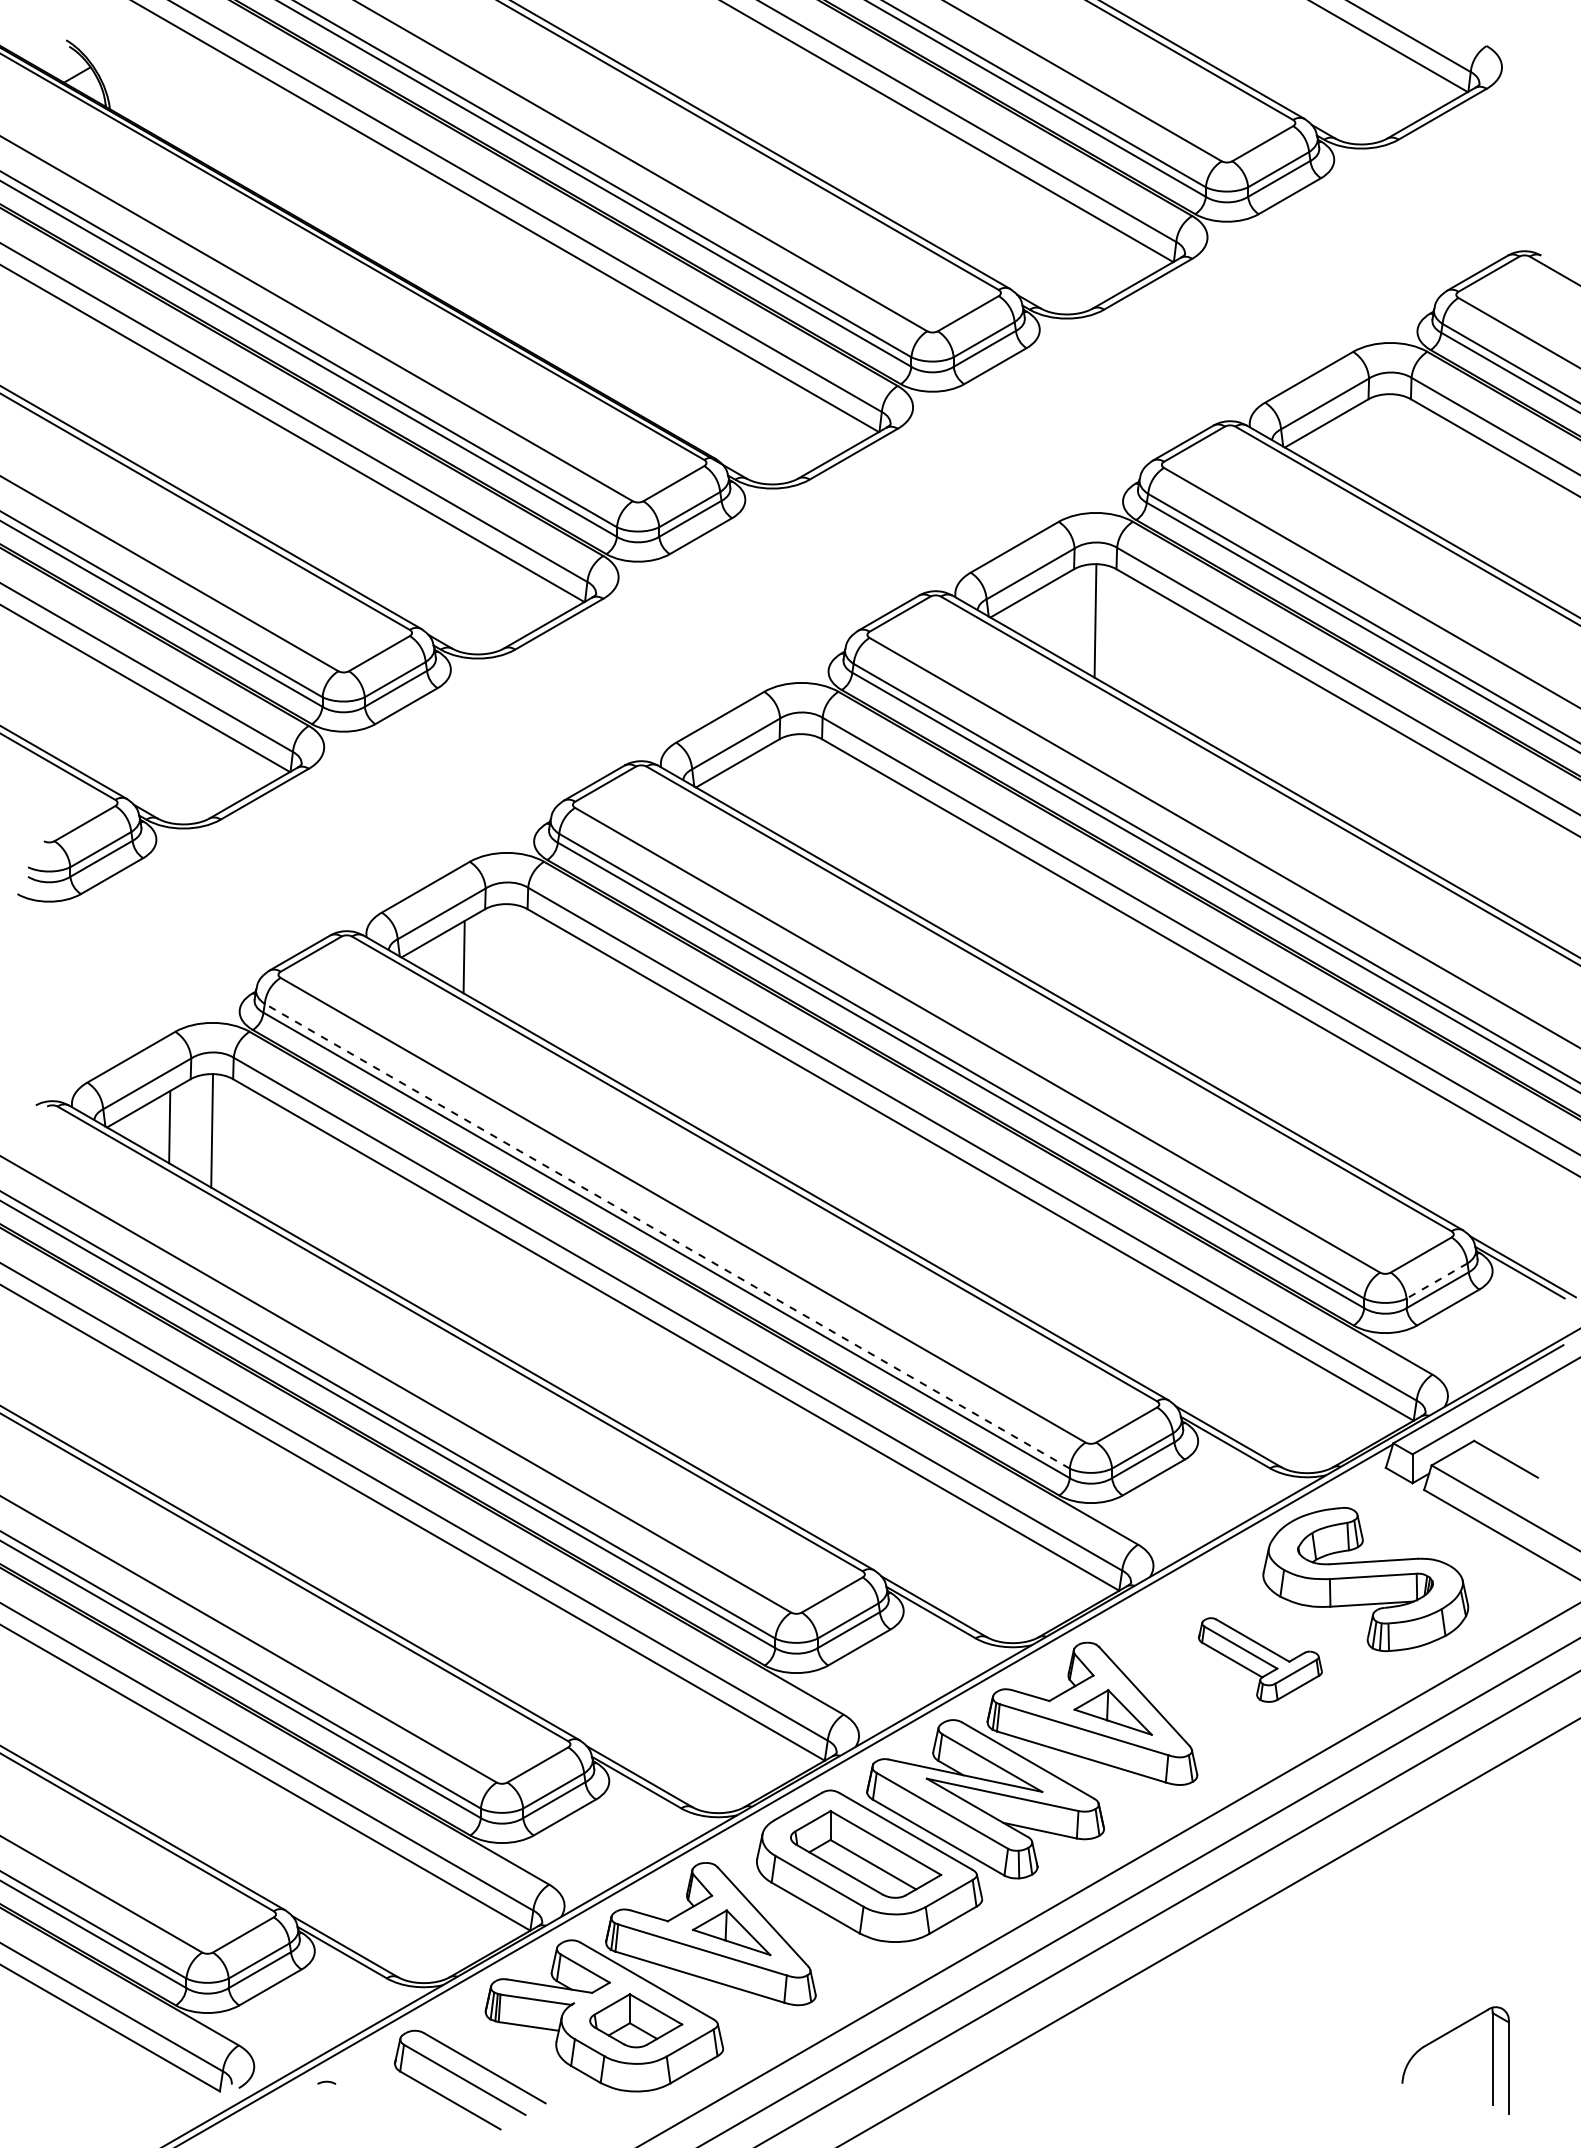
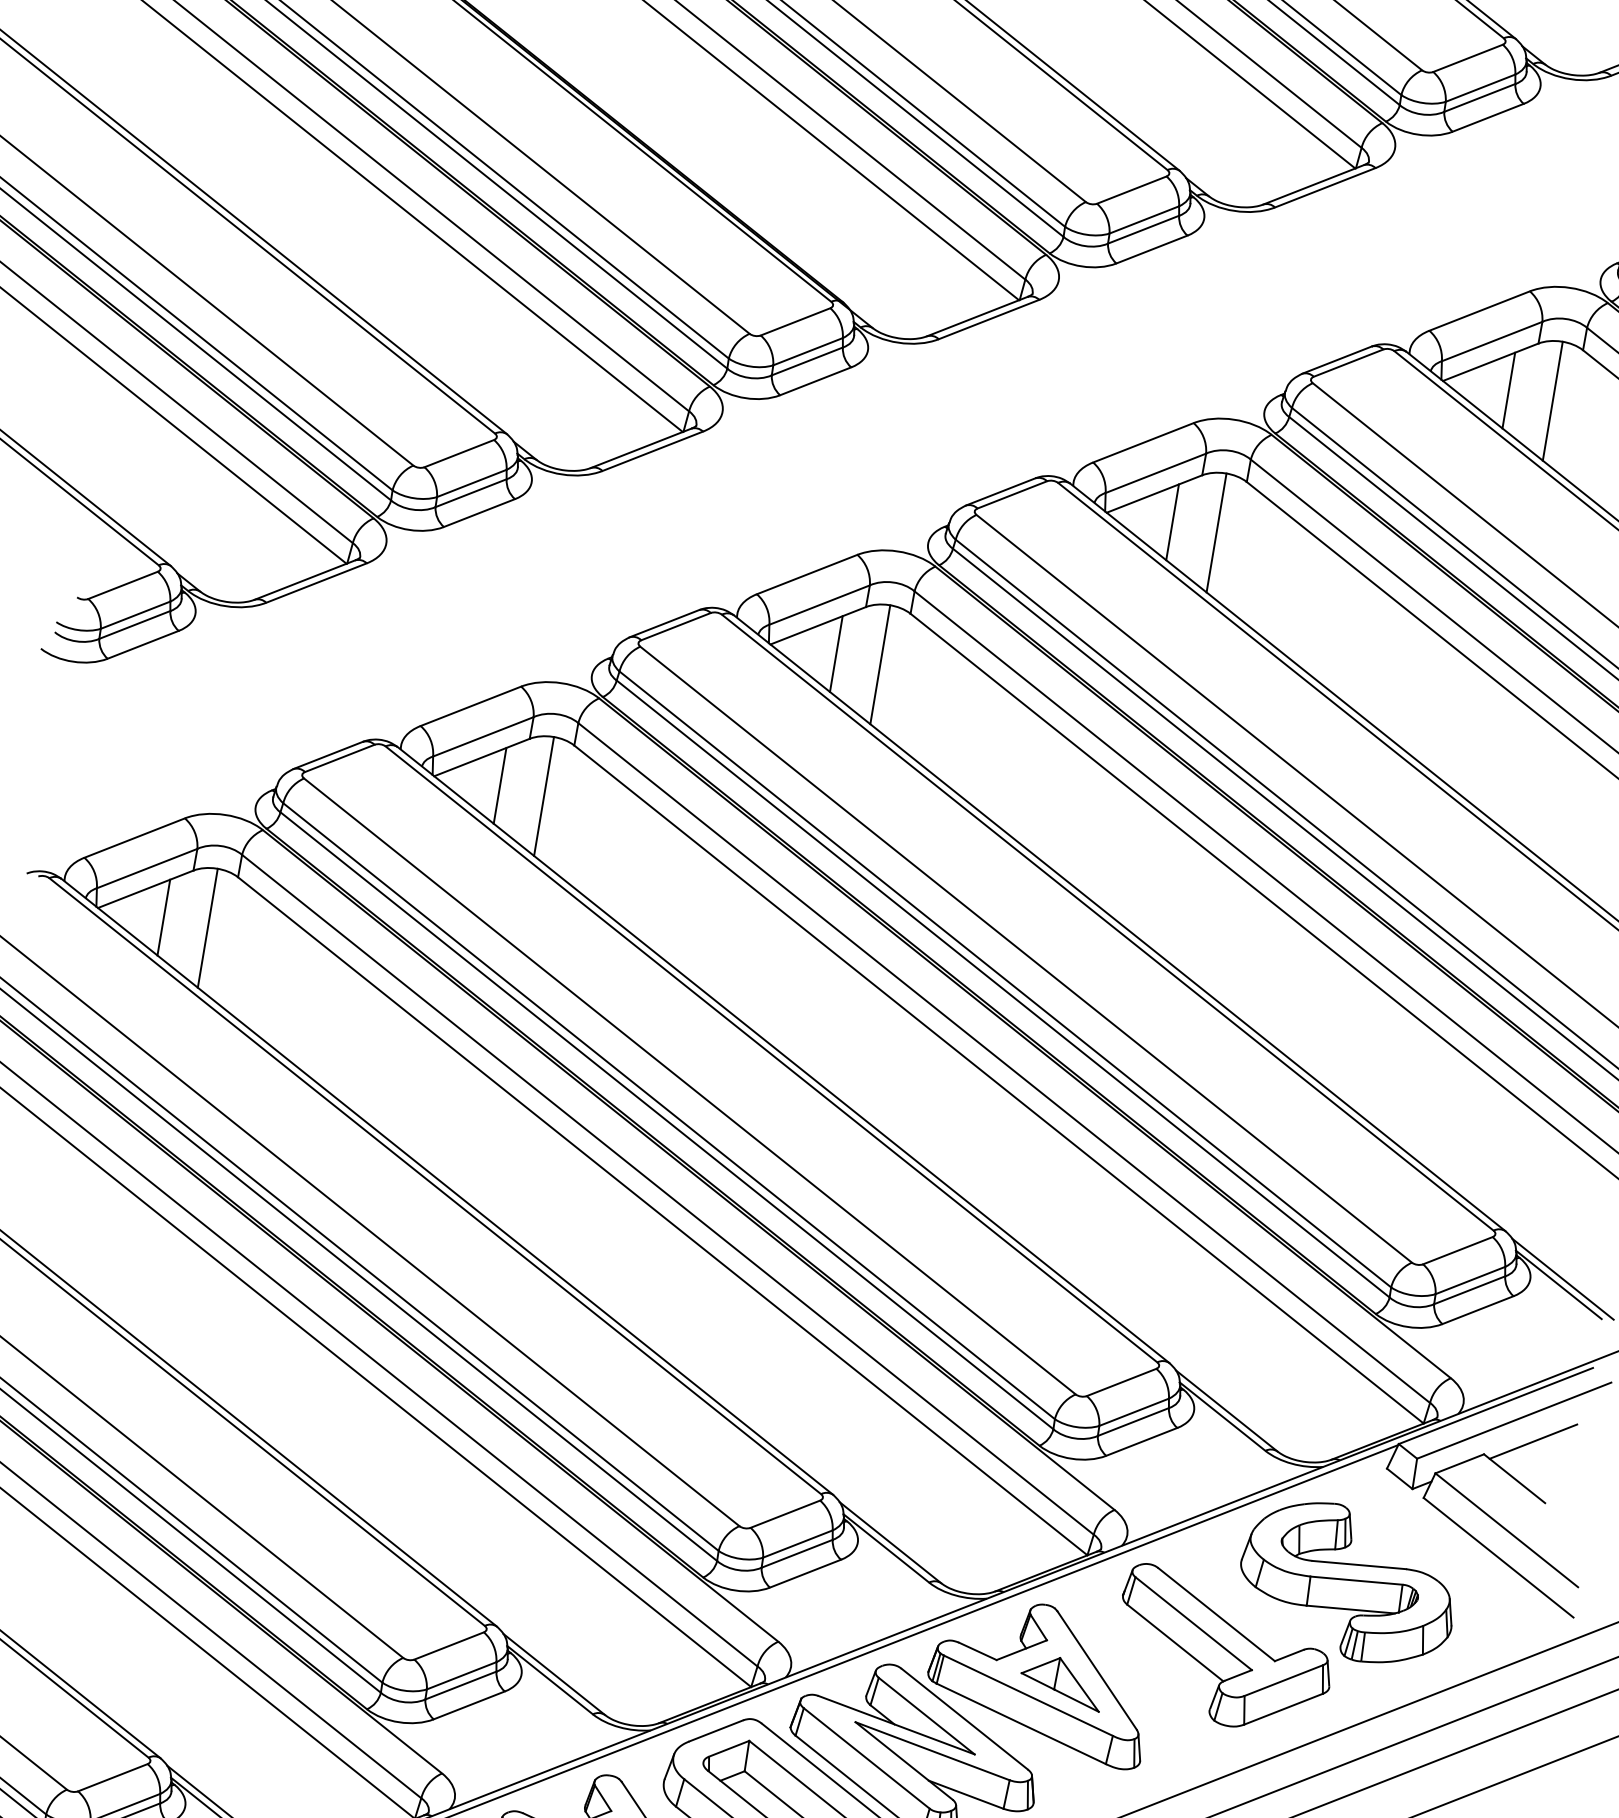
line: (1347, 447) -> (1508, 390), added
line: (1389, 450) -> (1552, 400), added
line: (1052, 617) -> (1171, 522), added
line: (758, 787) -> (836, 654), added
line: (800, 790) -> (879, 664), added
line: (506, 960) -> (544, 796), added
line: (667, 1236) -> (669, 1111), dashed -> solid
line: (1436, 1281) -> (1469, 1280), dashed -> solid
line: (1518, 1422) -> (1533, 1442), added
part: (1260, 1659) -> (1224, 1649), size x1.67

